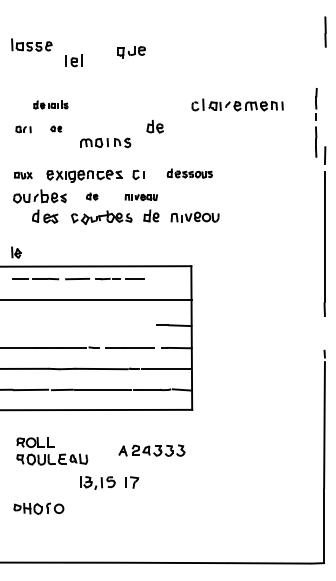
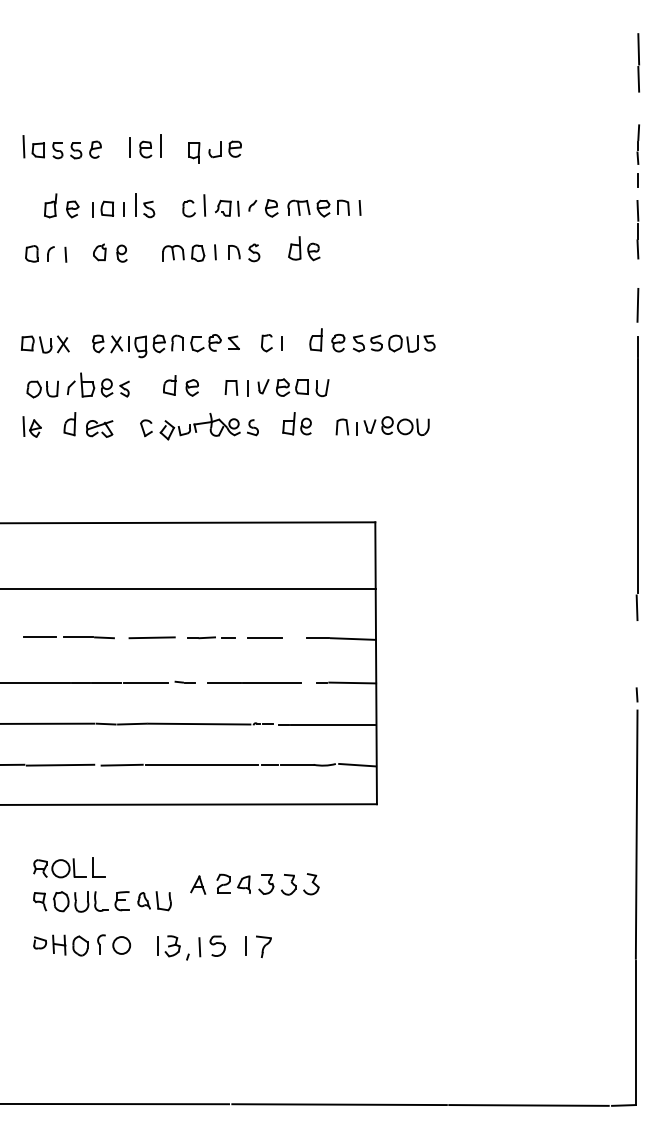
part: (31, 44) -> (61, 146), moved
part: (131, 52) -> (214, 152), moved
part: (73, 60) -> (144, 146), moved
part: (50, 104) -> (98, 204), size x1.67
part: (237, 104) -> (271, 204), moved
line: (316, 120) -> (638, 187), moved
part: (56, 128) -> (110, 252), size x1.67
part: (23, 129) -> (45, 254), size x1.43
part: (105, 142) -> (210, 252), moved
part: (189, 173) -> (371, 340), size x1.43
part: (23, 175) -> (45, 344), size x1.43
part: (91, 196) -> (179, 385), size x1.67
part: (141, 197) -> (277, 387), size x1.67
part: (16, 252) -> (32, 426), moved
part: (78, 278) -> (153, 636), moved
part: (151, 450) -> (253, 883), moved
part: (38, 508) -> (81, 944), moved

